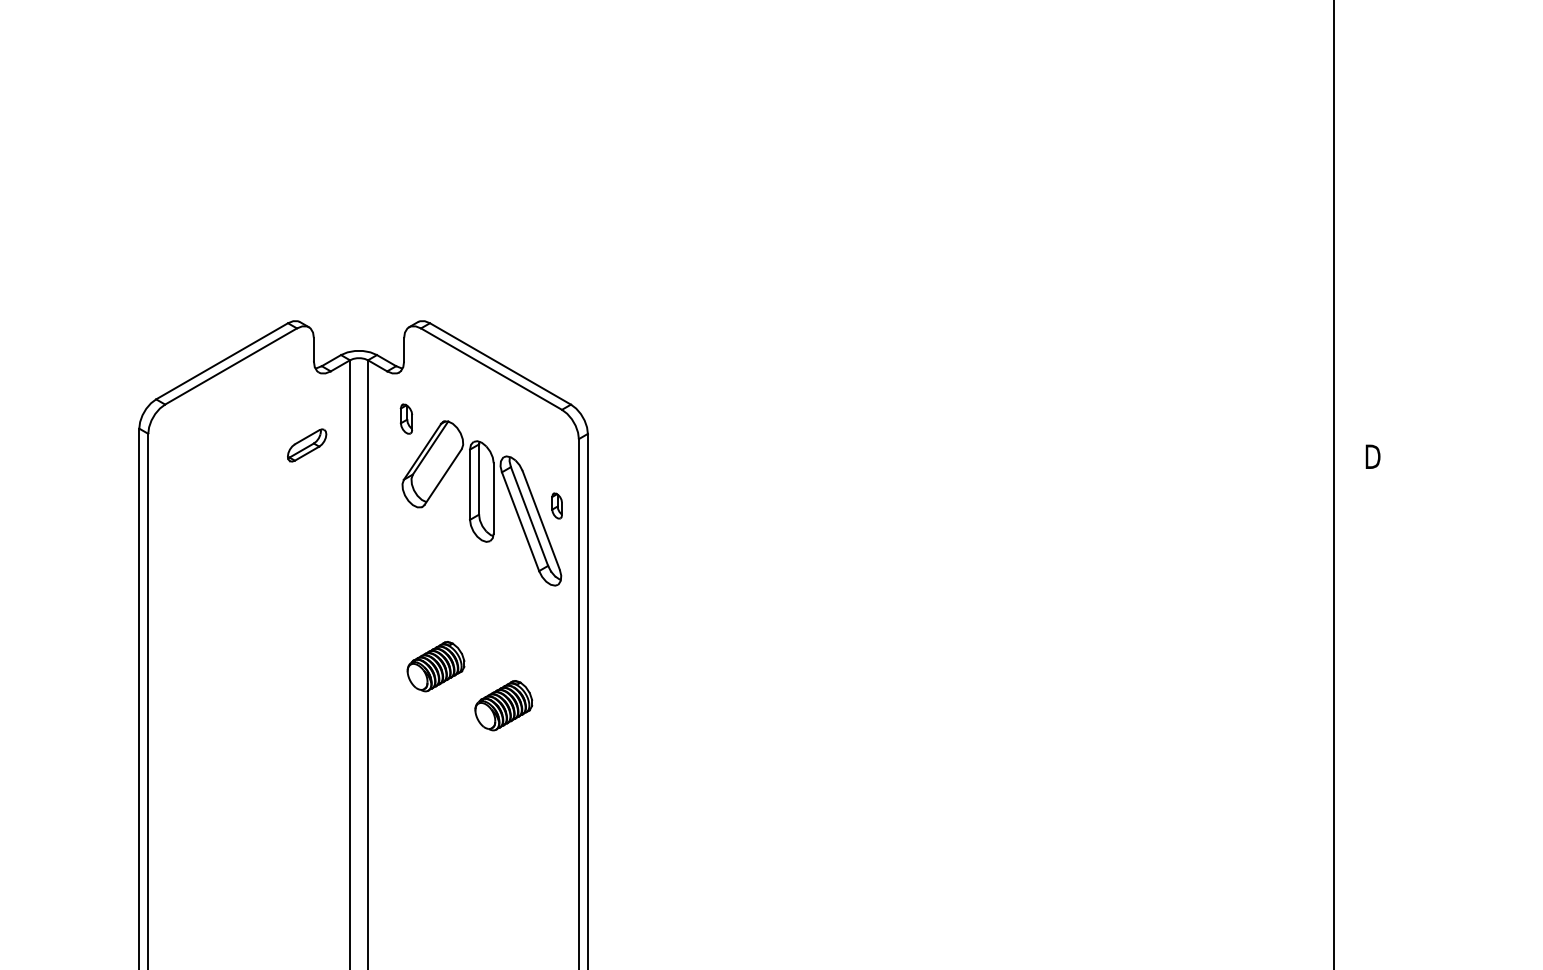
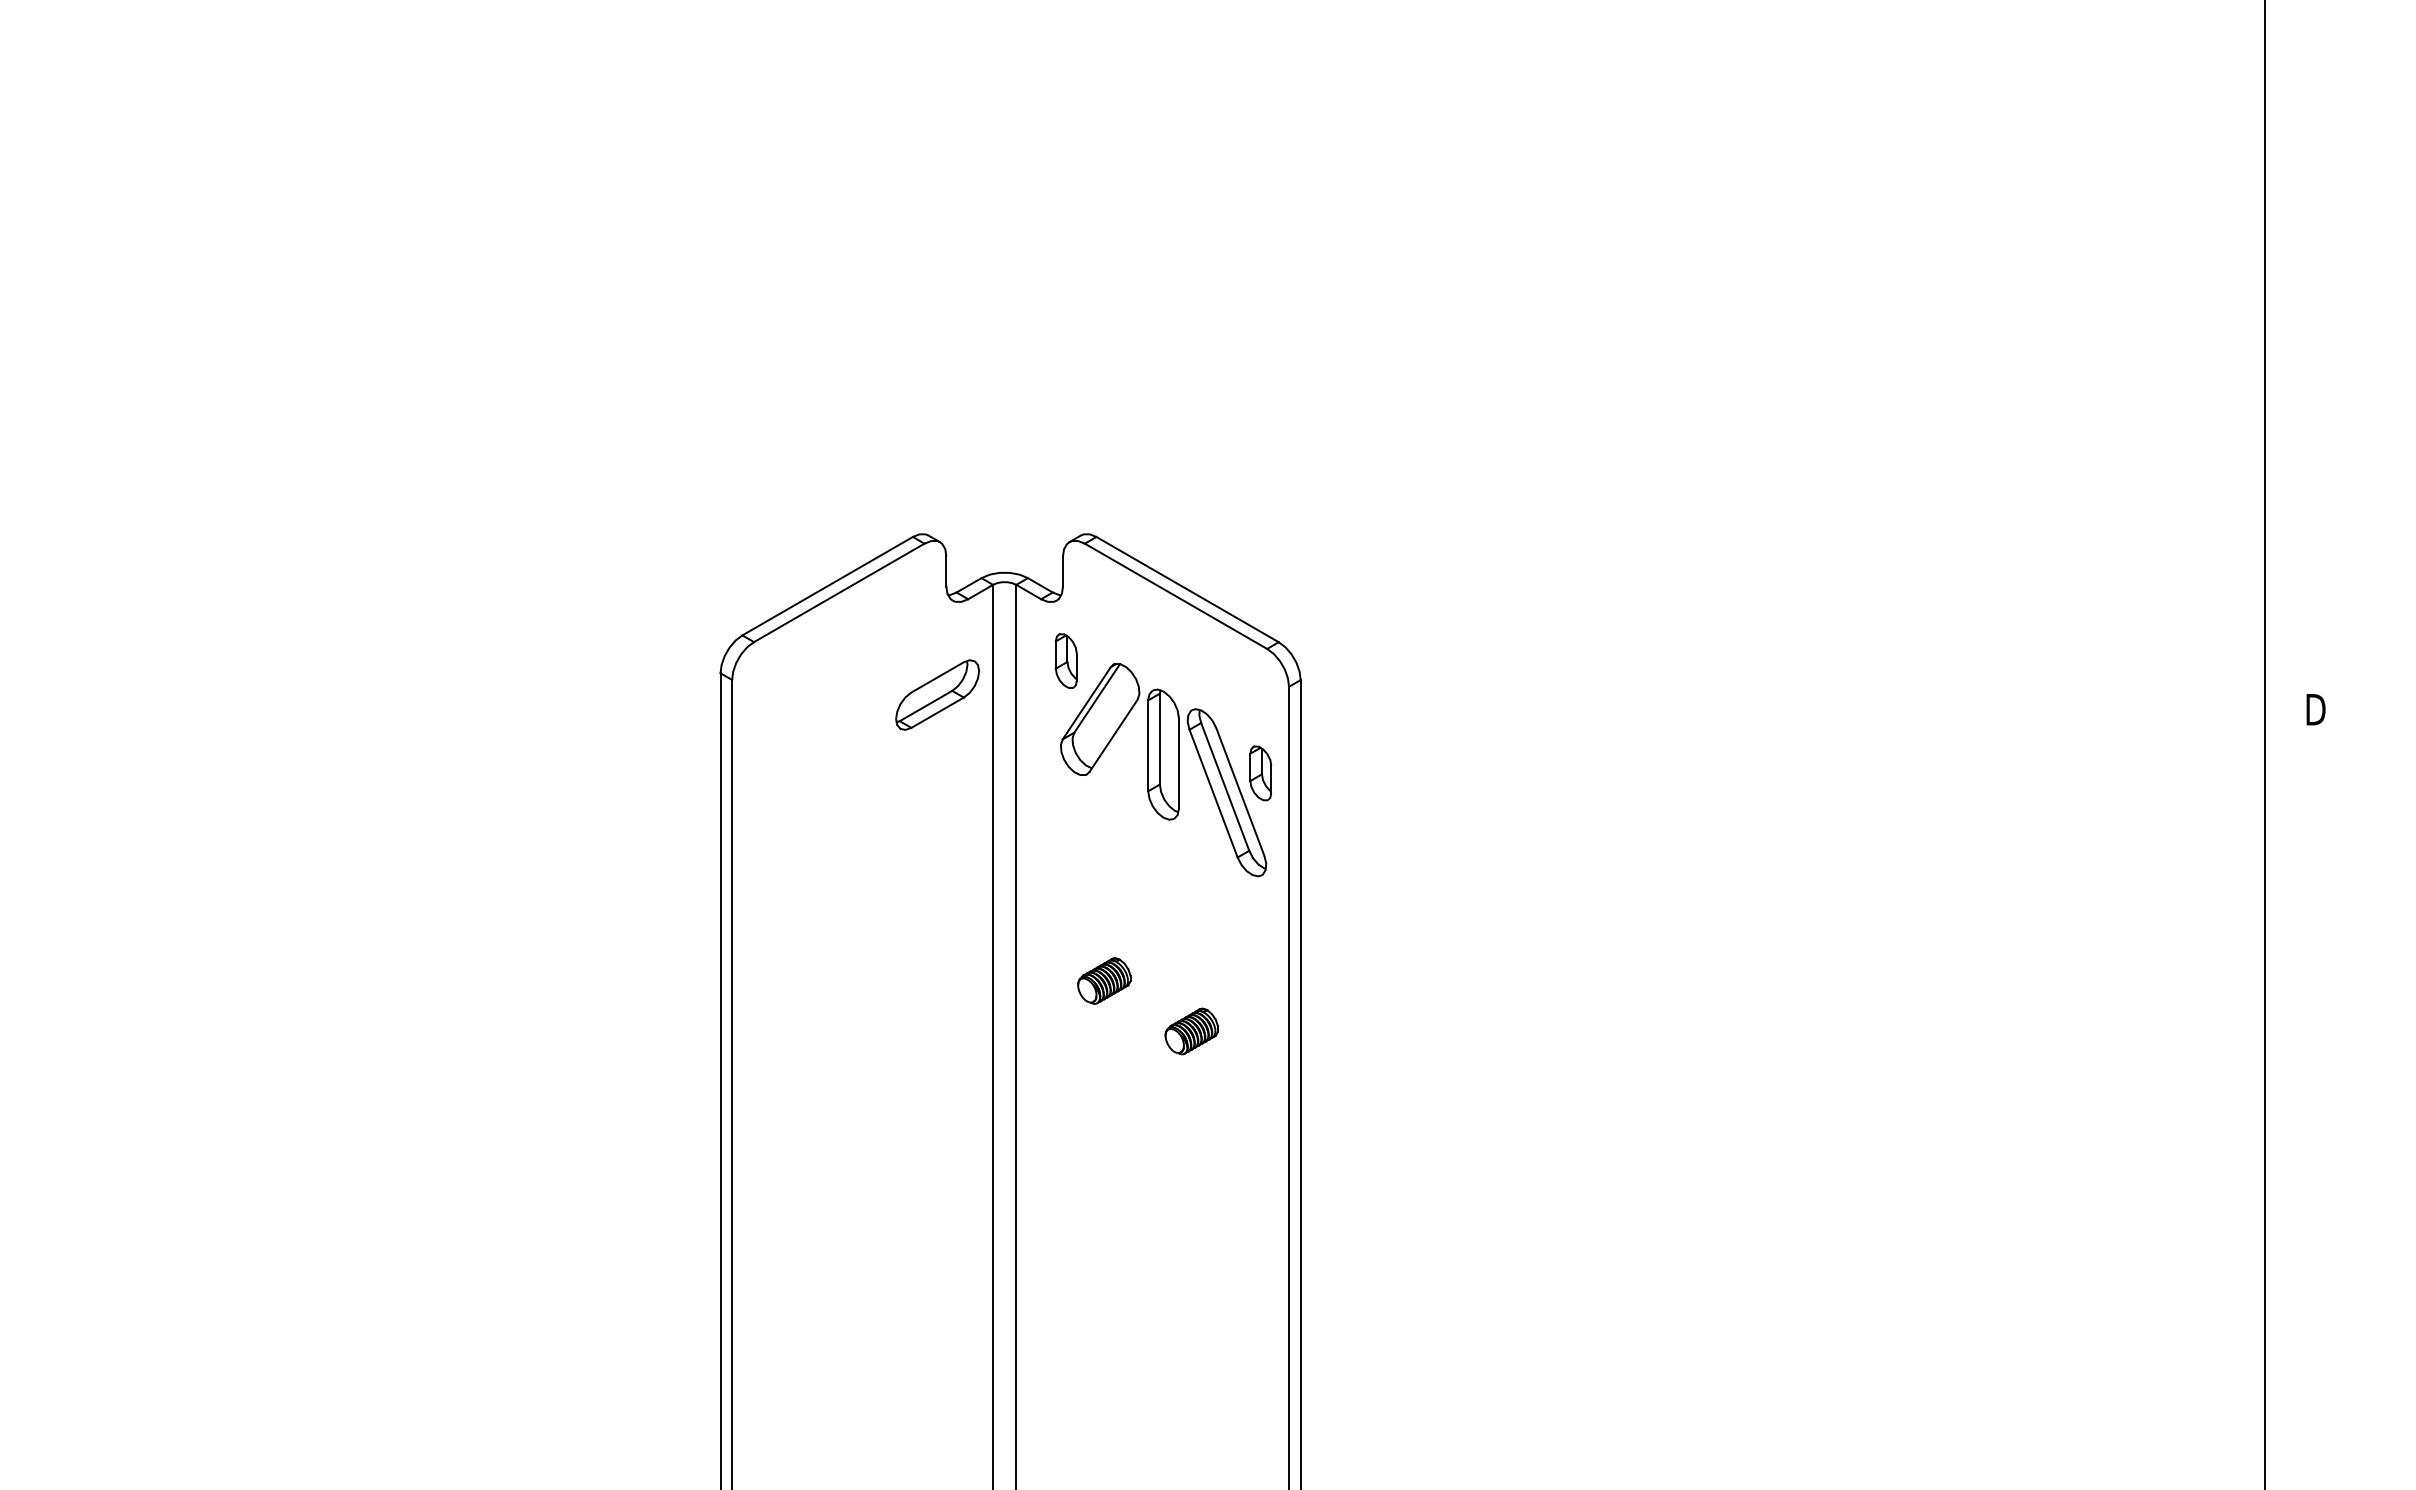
part: (406, 418) -> (1065, 660), size x1.43
part: (307, 445) -> (937, 694), size x1.67
part: (556, 506) -> (1260, 773), size x1.67
part: (436, 666) -> (1104, 980), size x0.71
part: (503, 705) -> (1191, 1031), size x0.71

